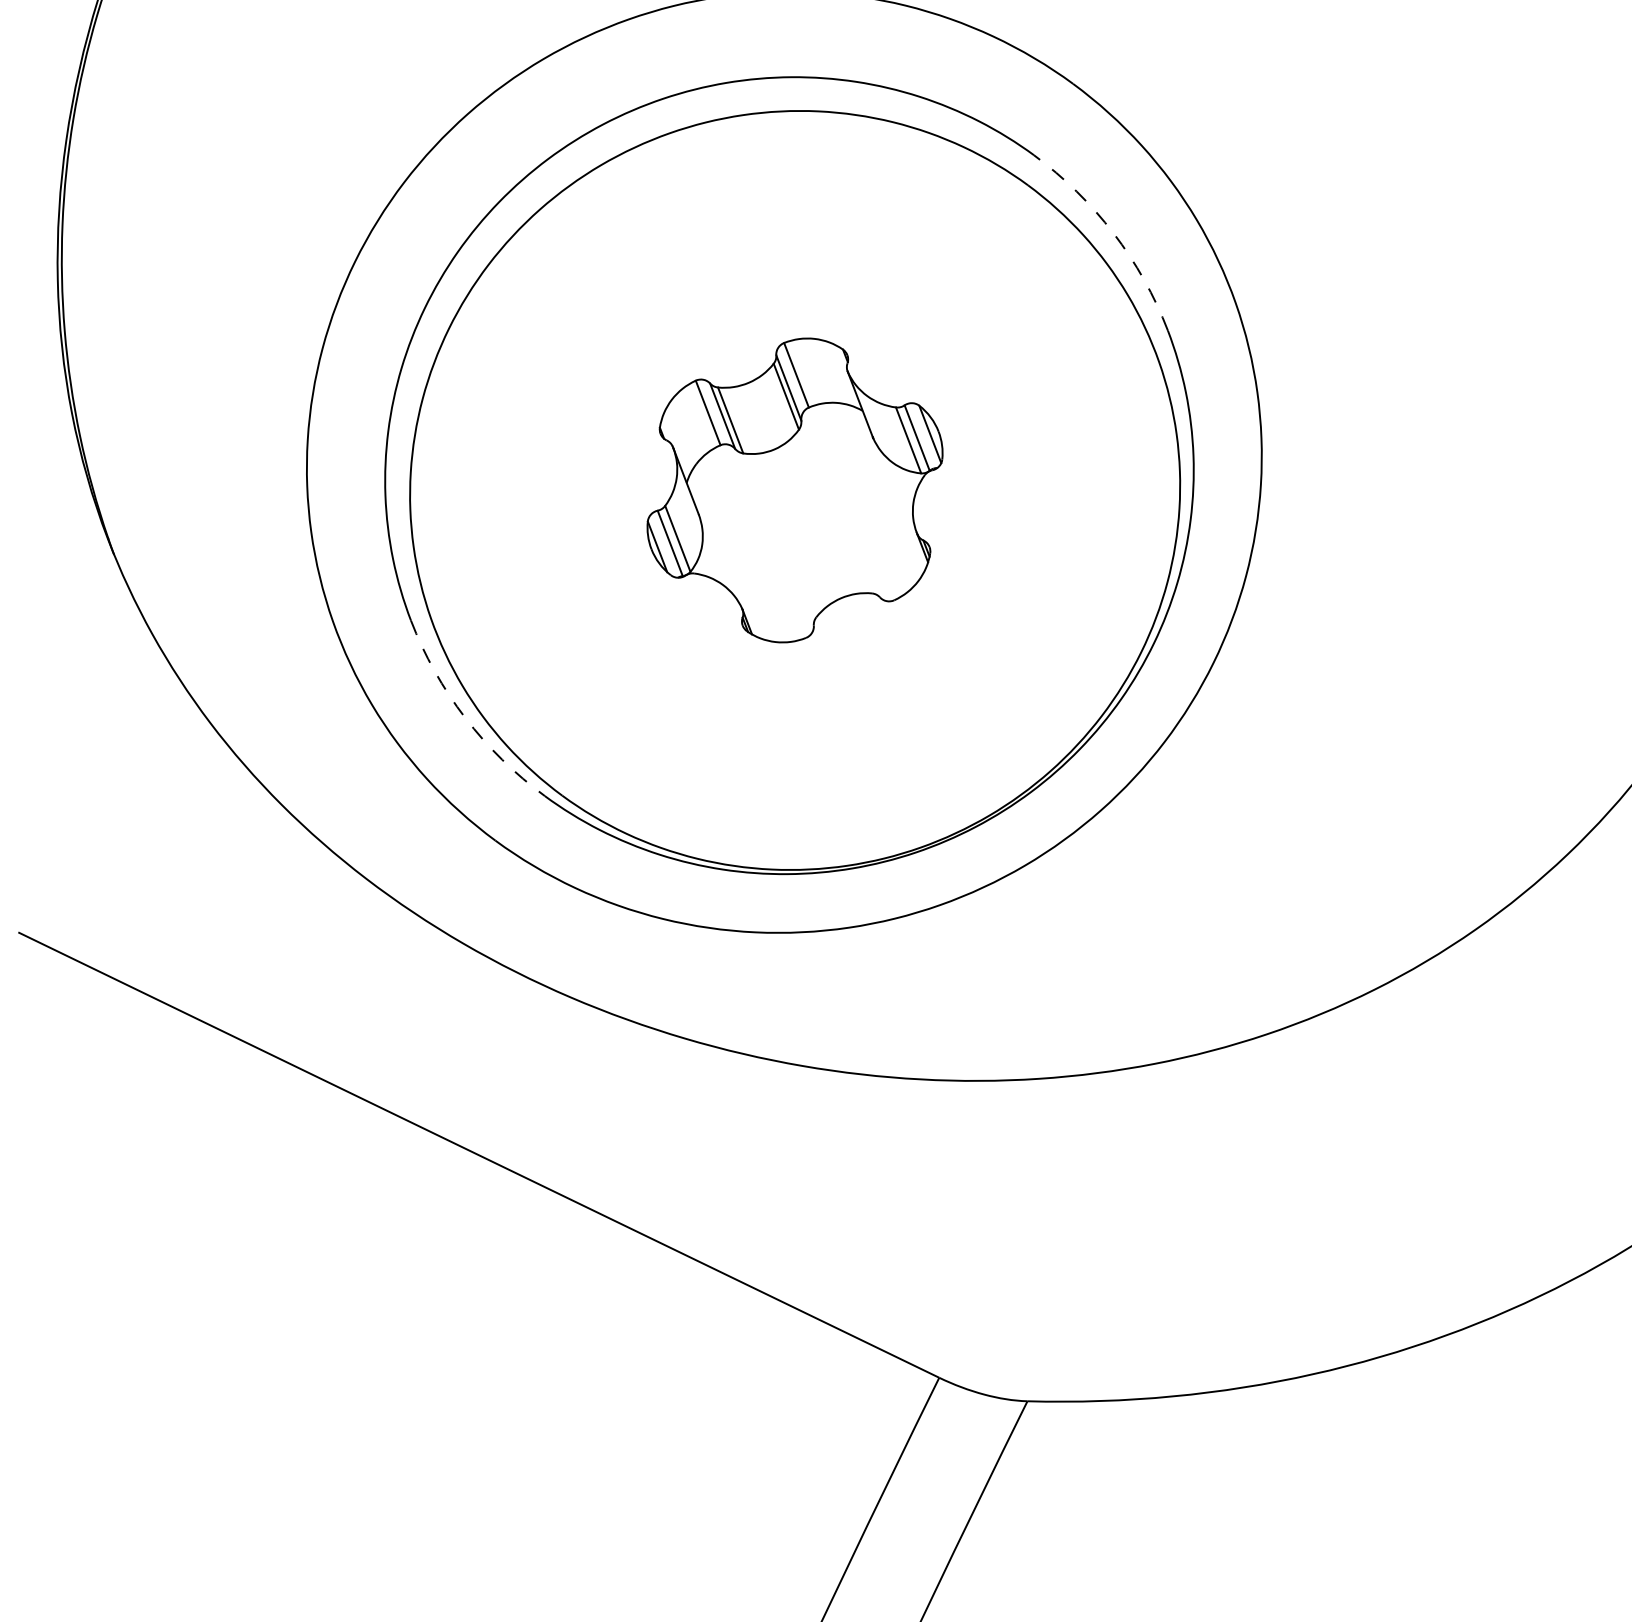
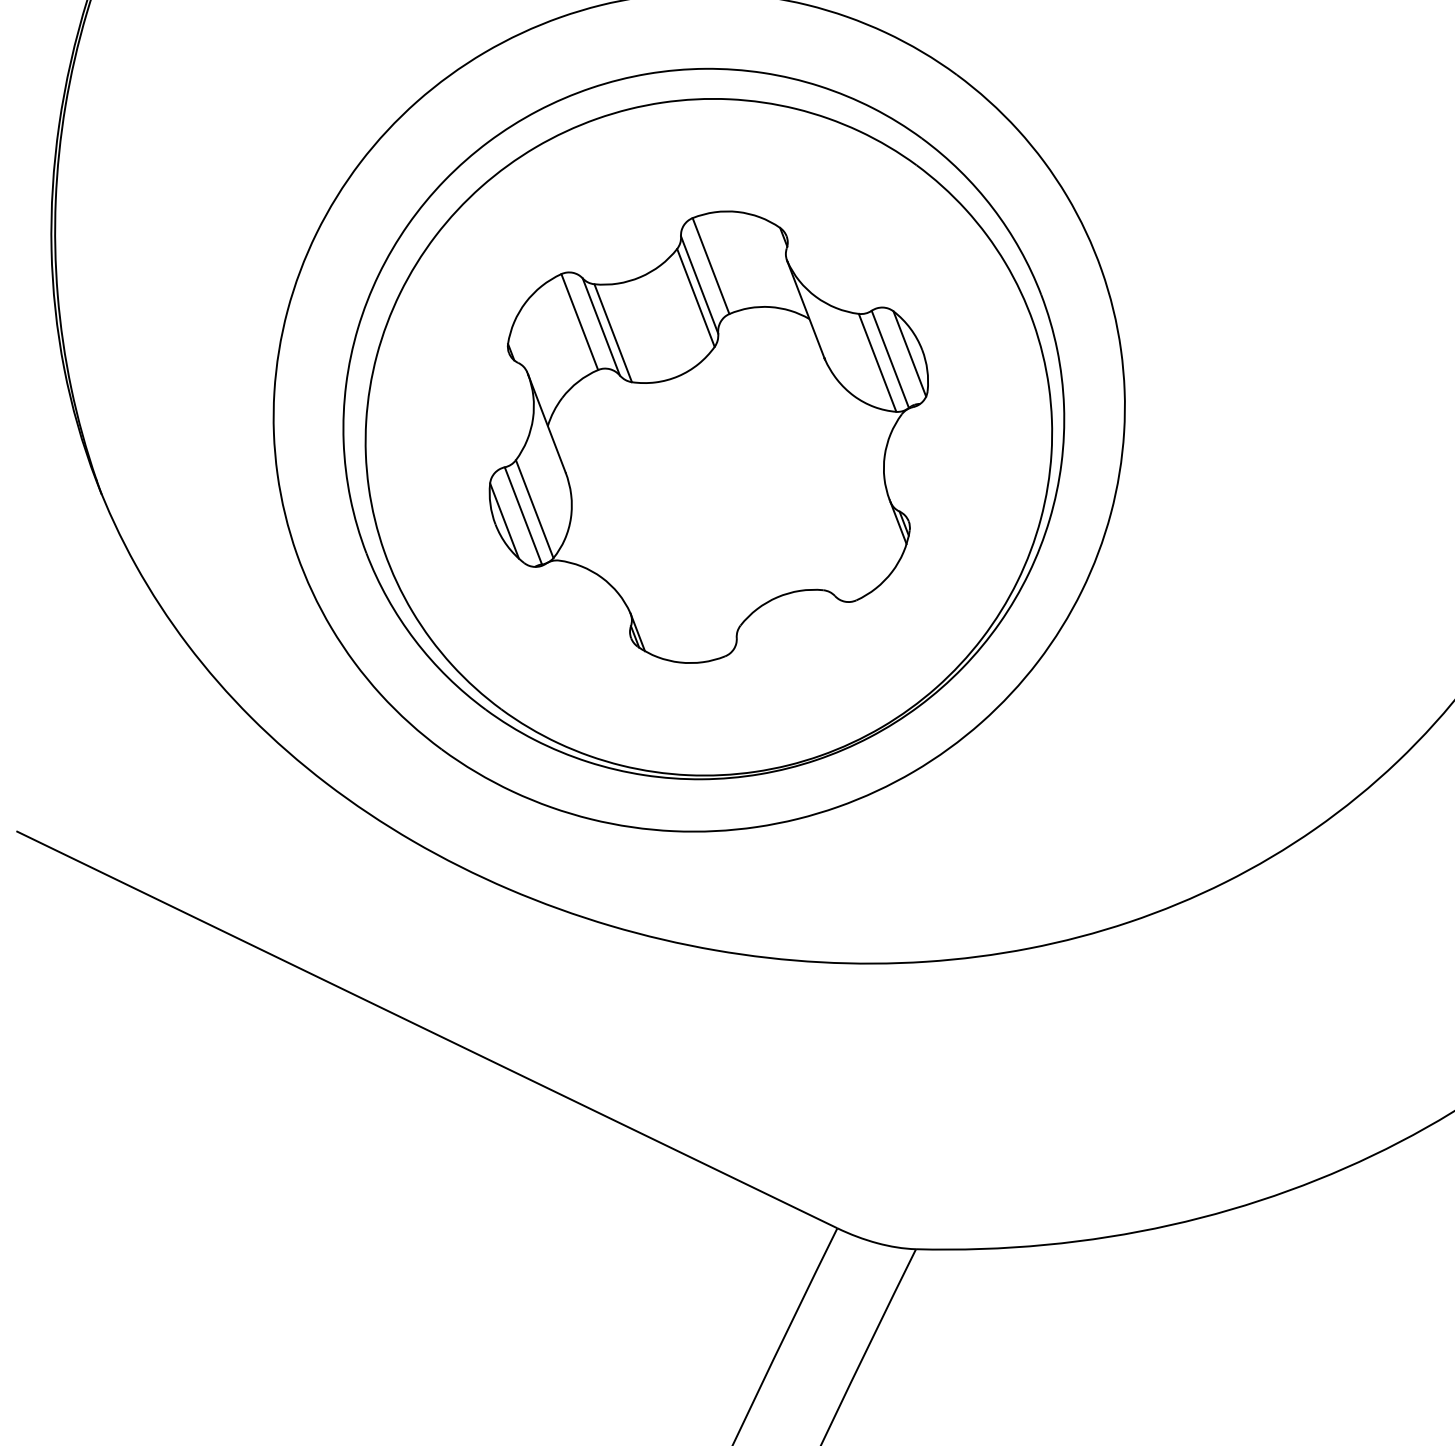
arc: (1113, 233) -> (992, 208), dashed -> solid
part: (794, 490) -> (708, 437), size x1.67
arc: (465, 717) -> (415, 639), dashed -> solid

